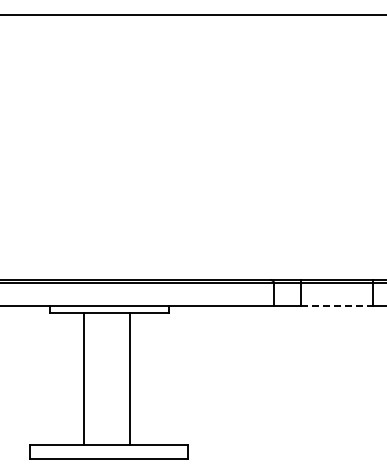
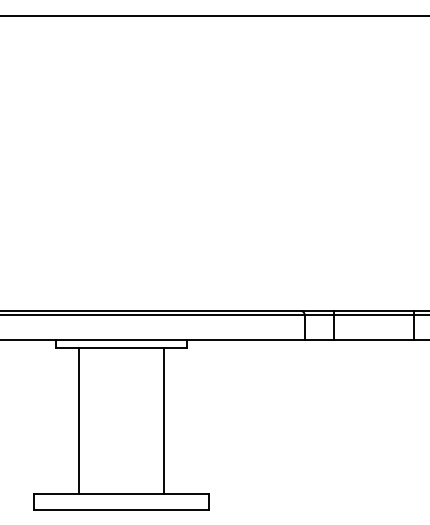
line: (337, 306) -> (374, 340), dashed -> solid
line: (84, 378) -> (79, 420), moved
line: (129, 378) -> (163, 420), moved

